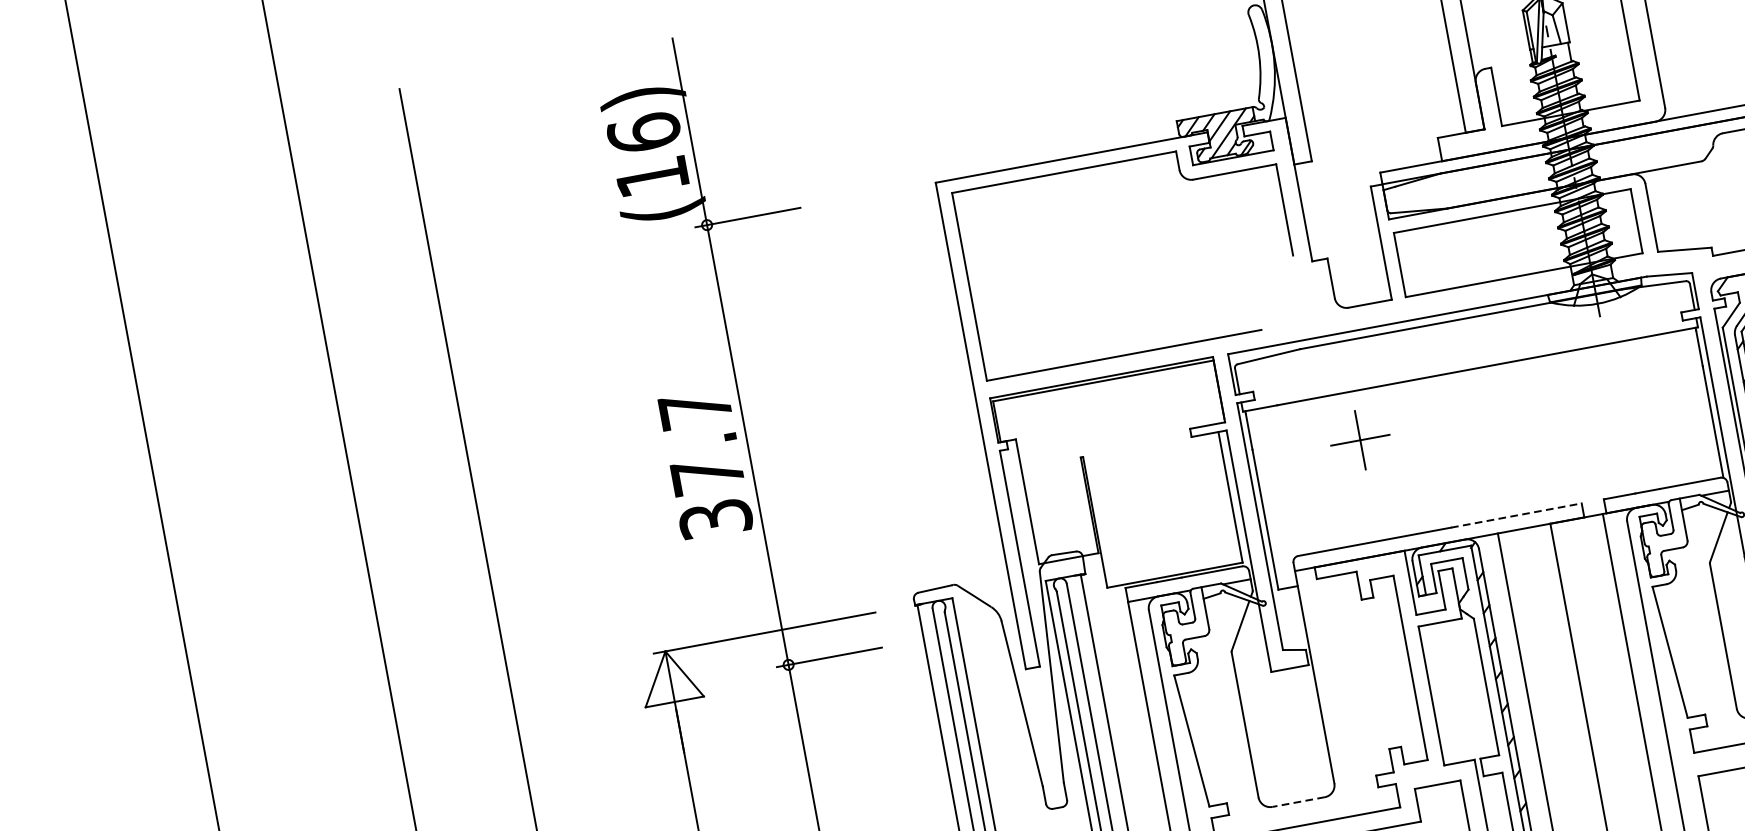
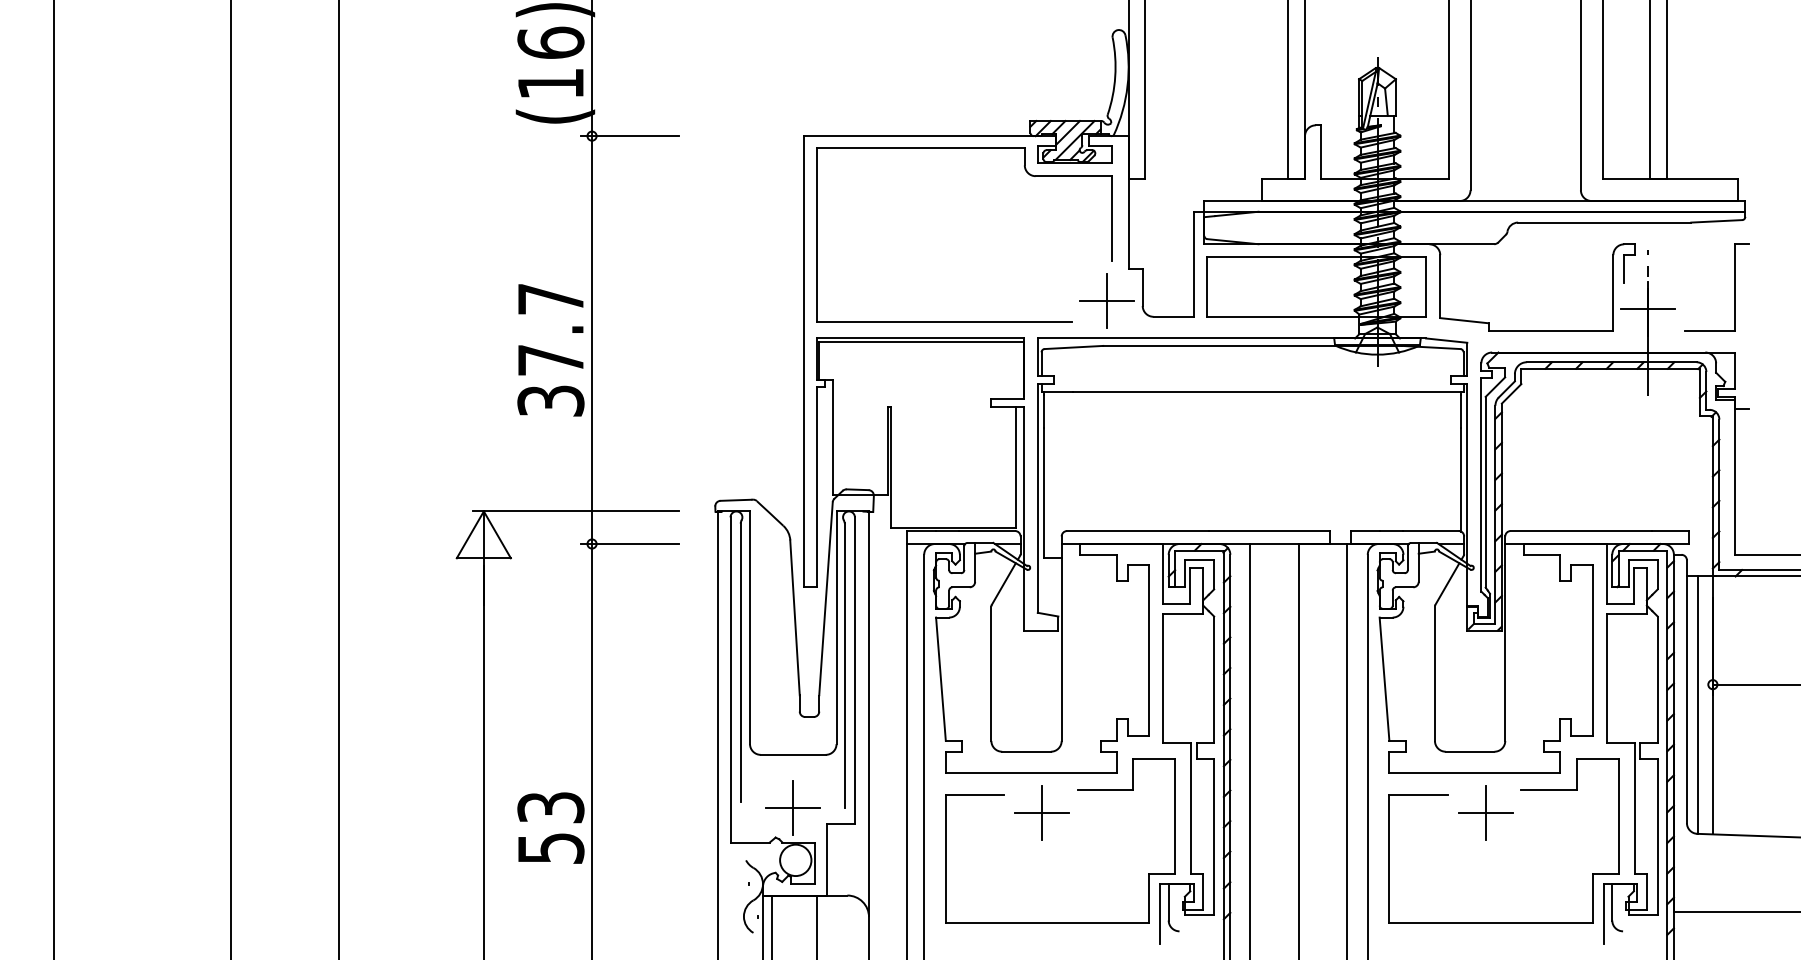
part: (1359, 440) -> (1106, 300), moved
line: (1516, 516) -> (1269, 531), dashed -> solid
line: (1298, 801) -> (1026, 751), dashed -> solid

